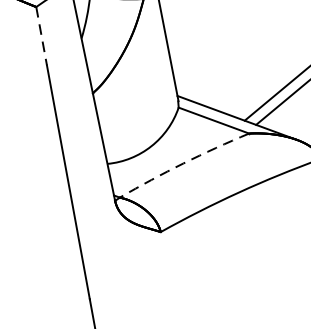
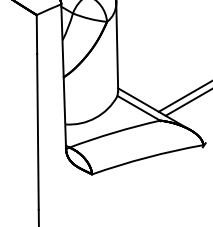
line: (41, 37) -> (36, 35), dashed -> solid
arc: (183, 163) -> (114, 132), dashed -> solid

